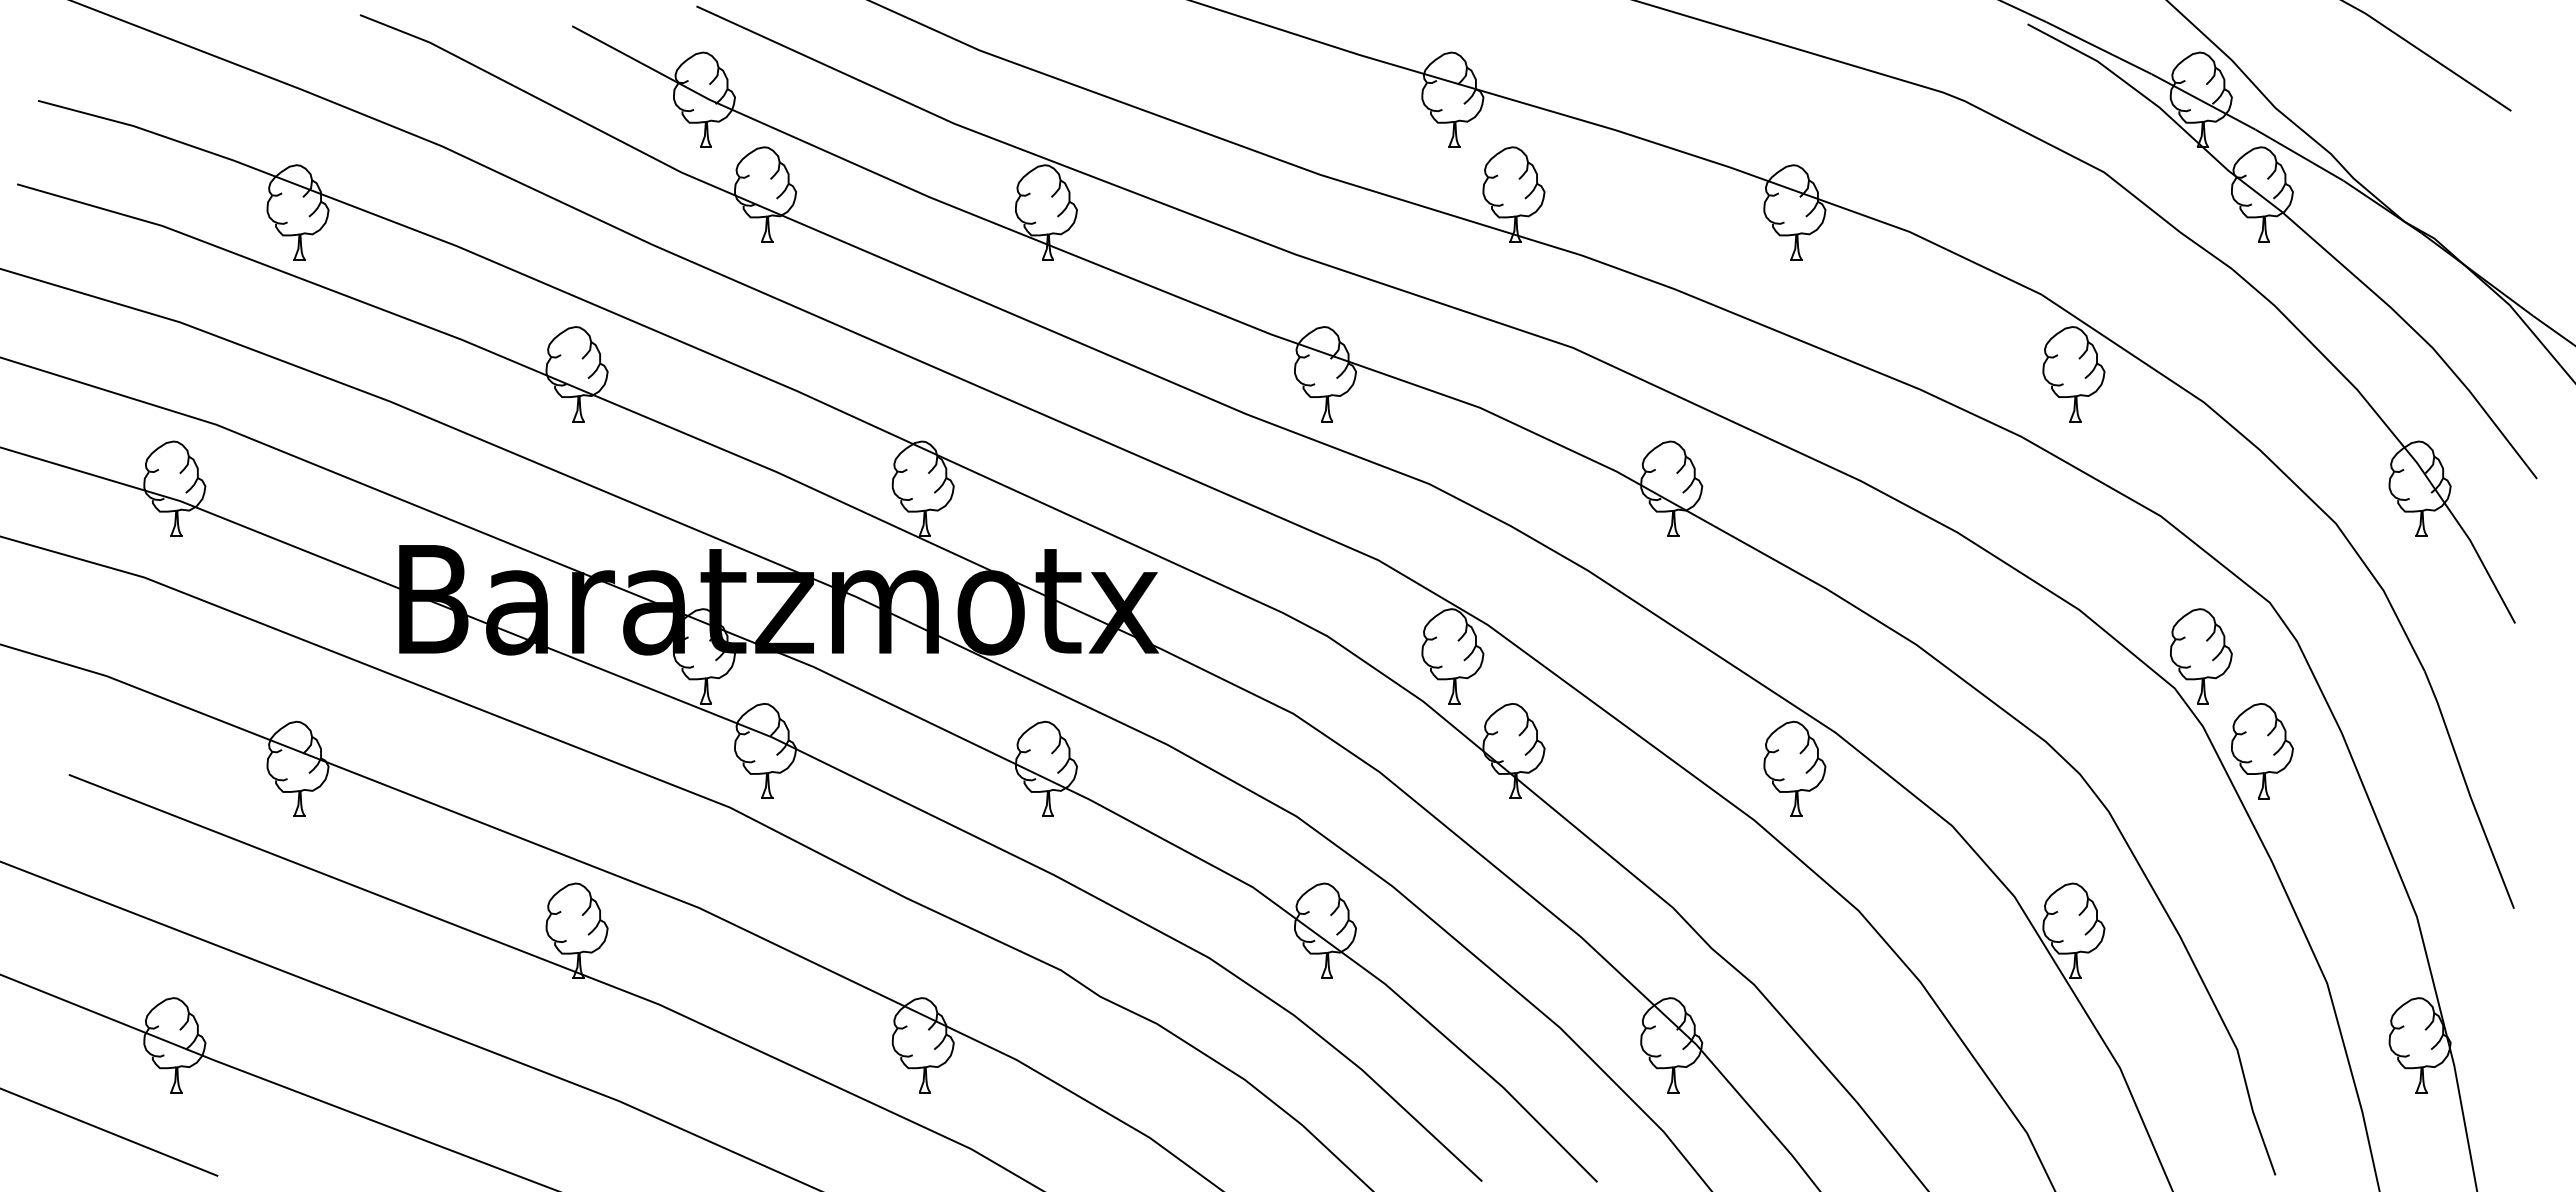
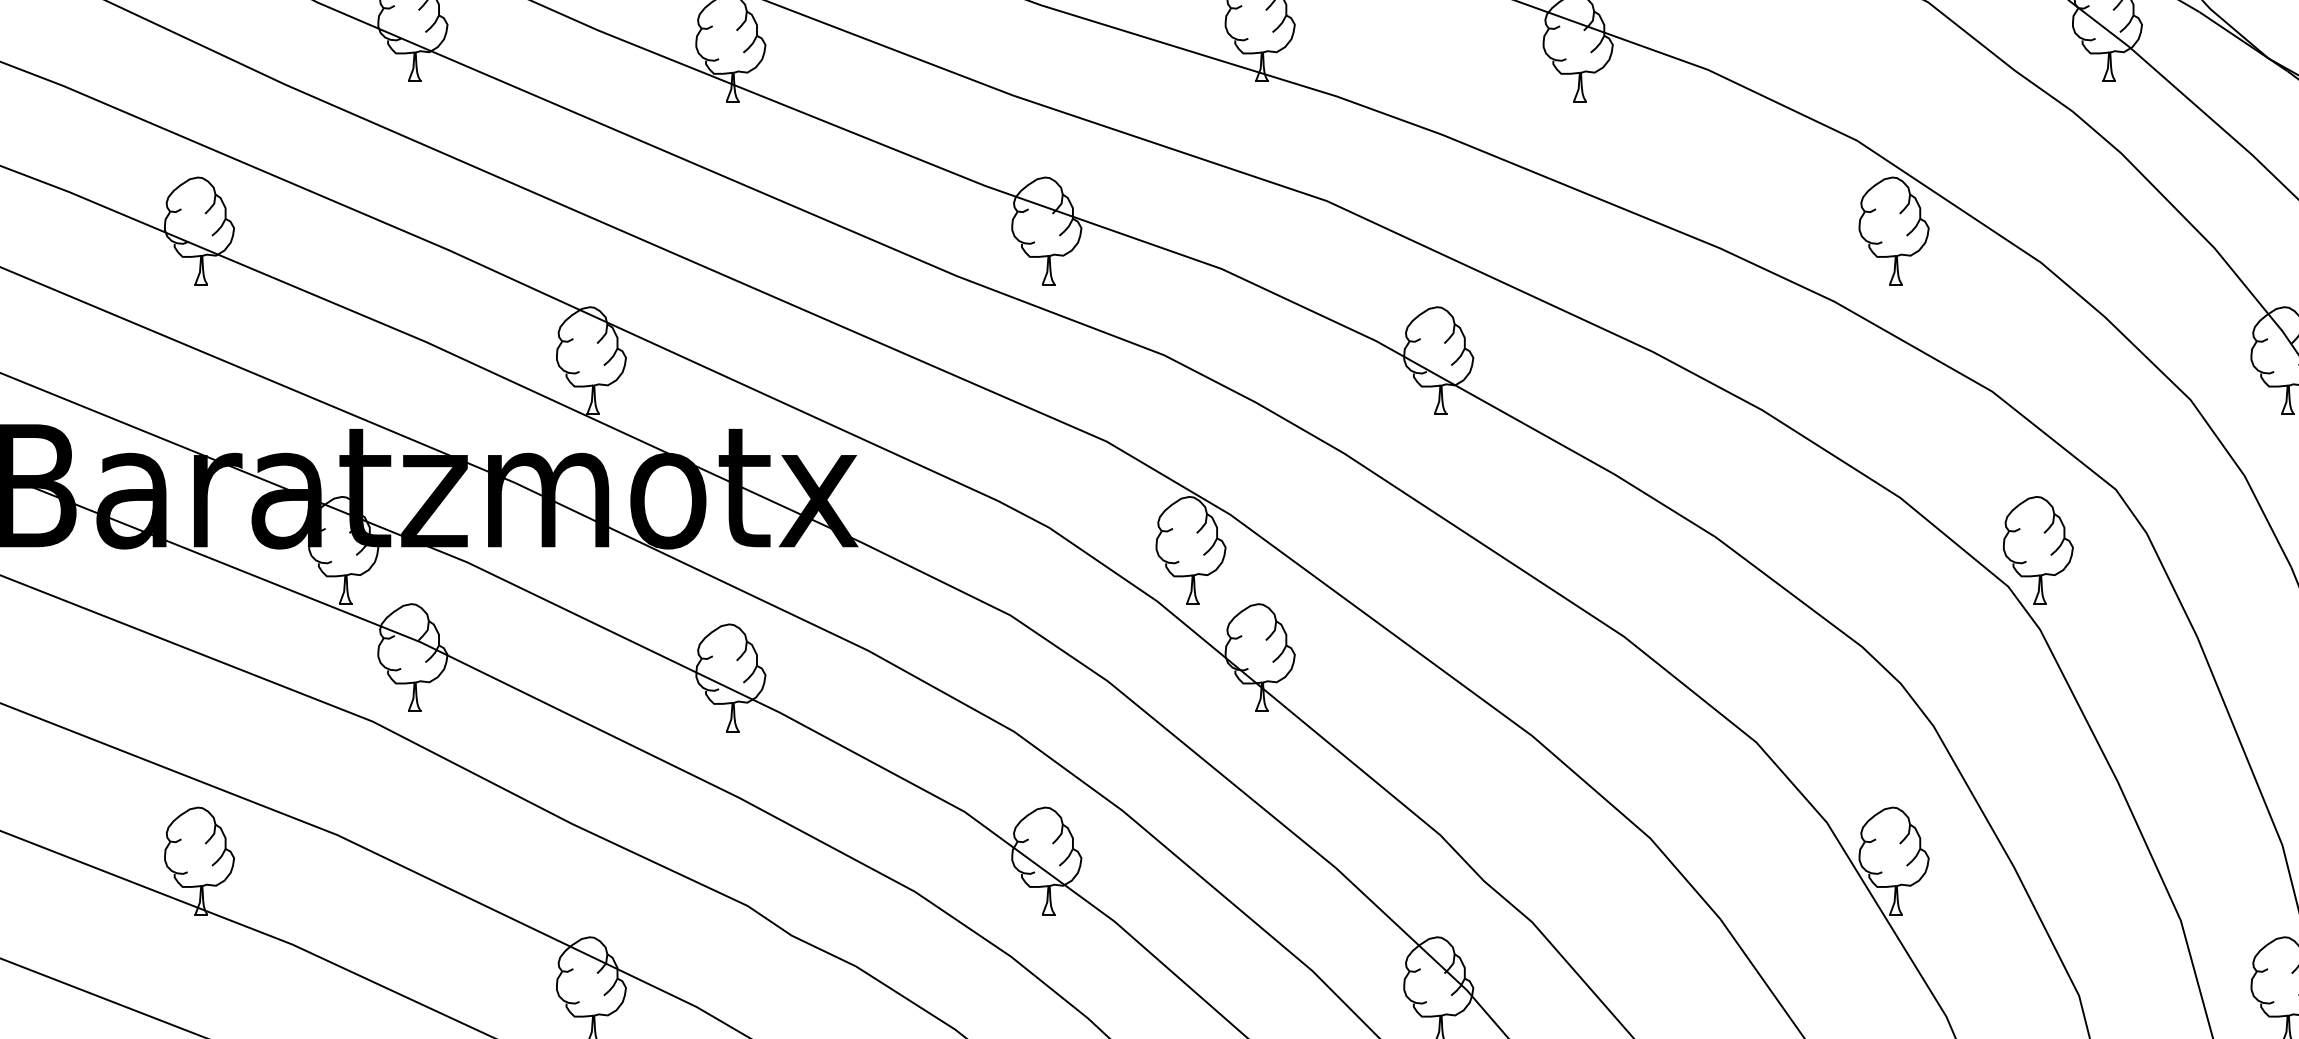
part: (2262, 751) -> (2107, 658), removed
part: (1794, 768) -> (1577, 677), removed

